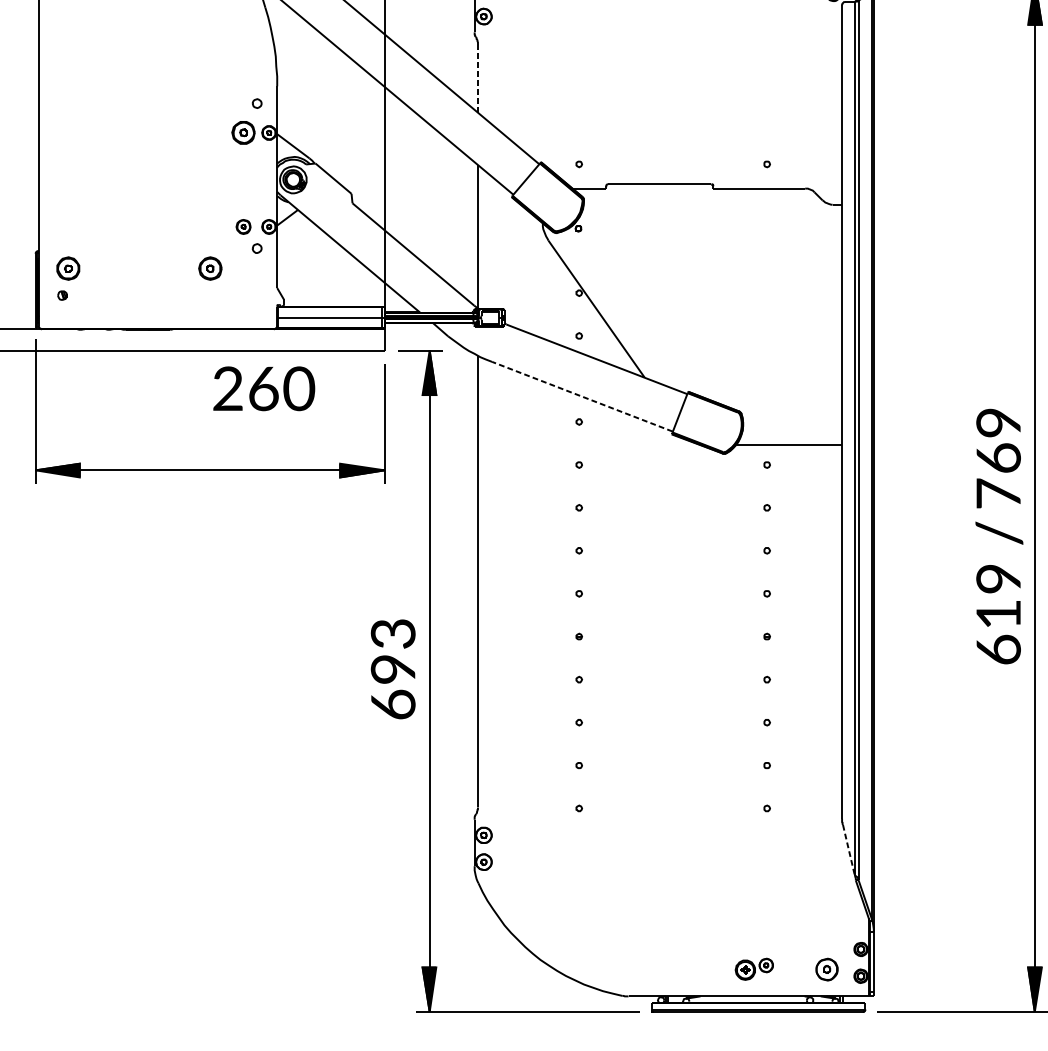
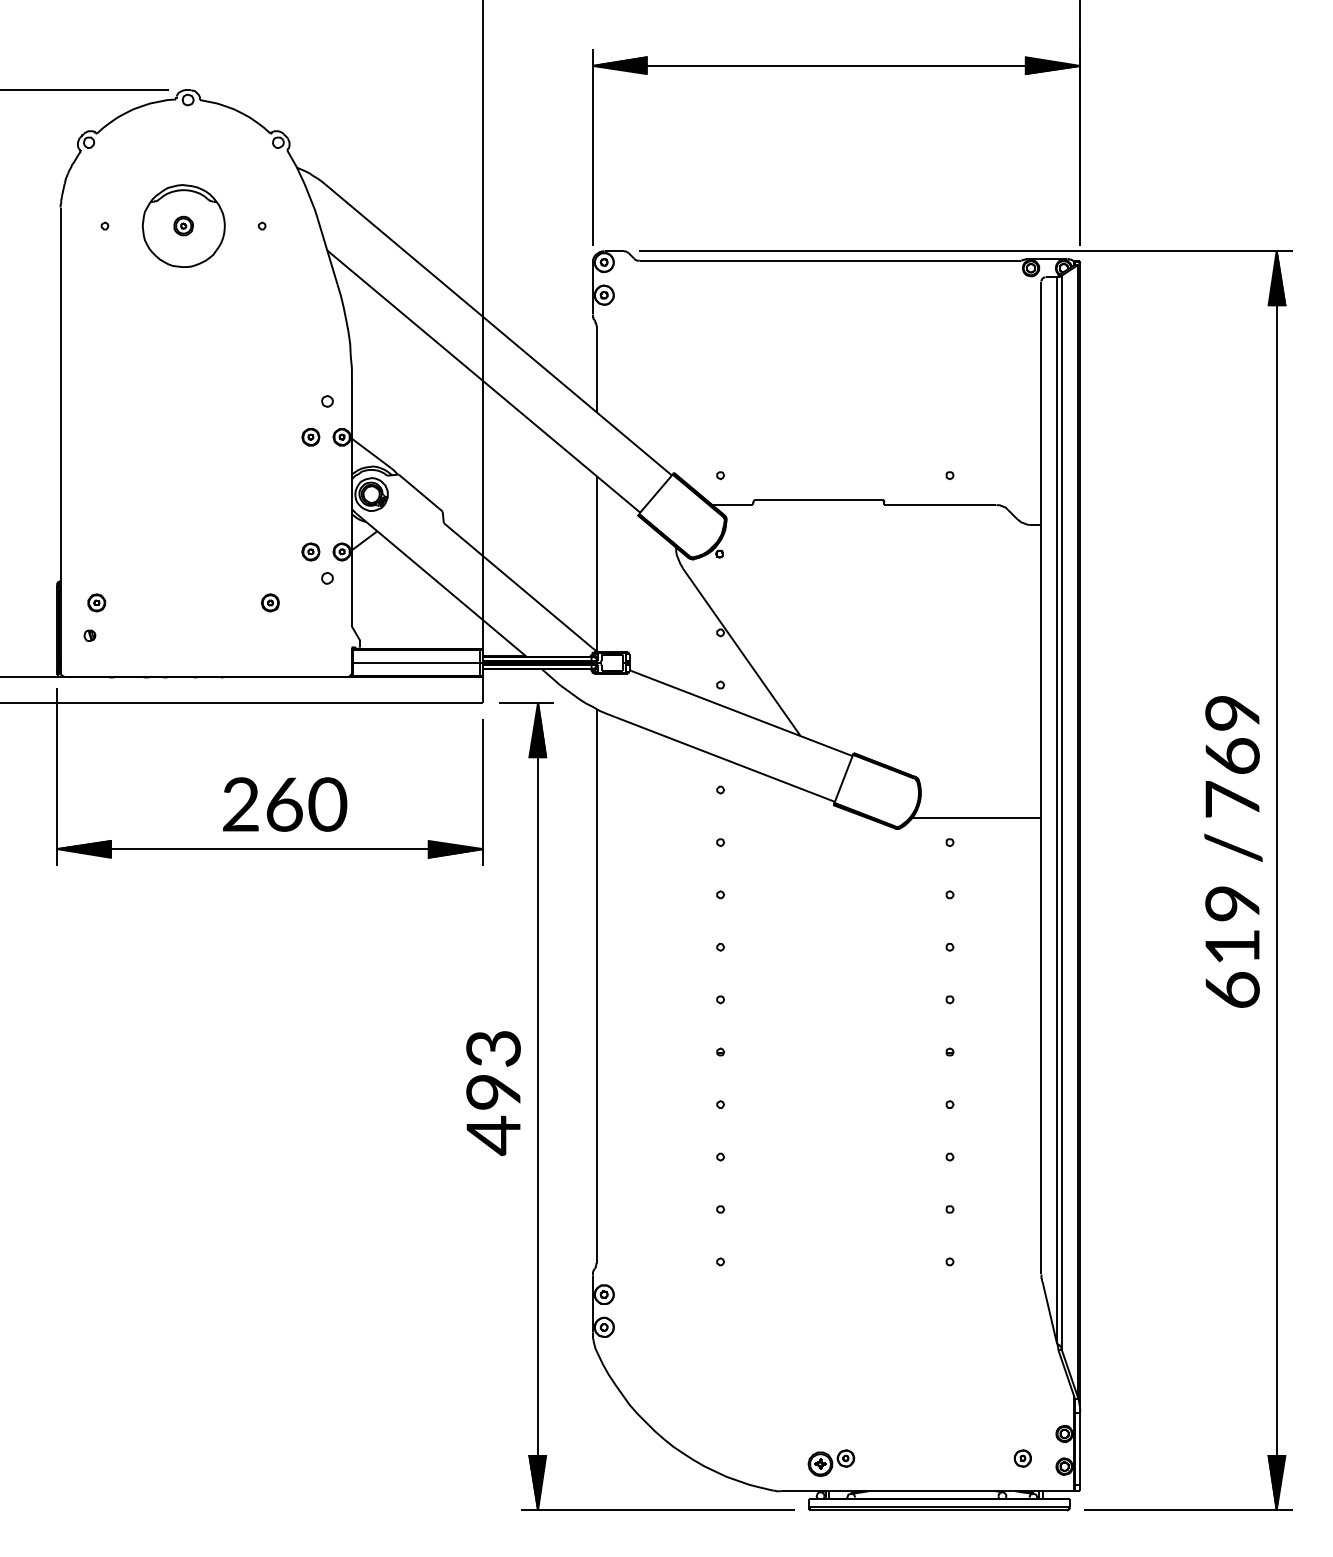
line: (478, 78) -> (597, 370), dashed -> solid
part: (243, 133) -> (310, 437), size x0.62
part: (67, 268) -> (96, 602), size x0.62
part: (210, 268) -> (270, 602), size x0.62
text: (264, 388) -> (285, 804), moved
line: (581, 396) -> (723, 759), dashed -> solid
text: (999, 536) -> (1233, 851), moved
text: (393, 704) -> (493, 1135), 693 -> 493
line: (848, 849) -> (1049, 1312), dashed -> solid
part: (754, 969) -> (831, 1463), moved
part: (826, 969) -> (1022, 1458), size x0.62

